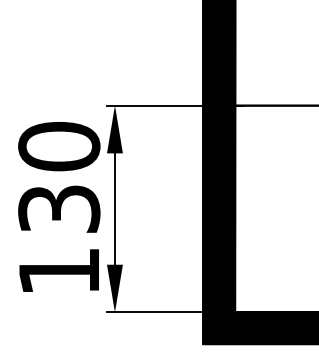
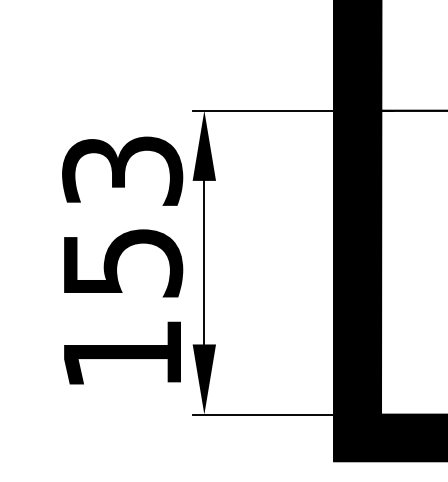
text: (59, 177) -> (122, 216), 130 -> 153

